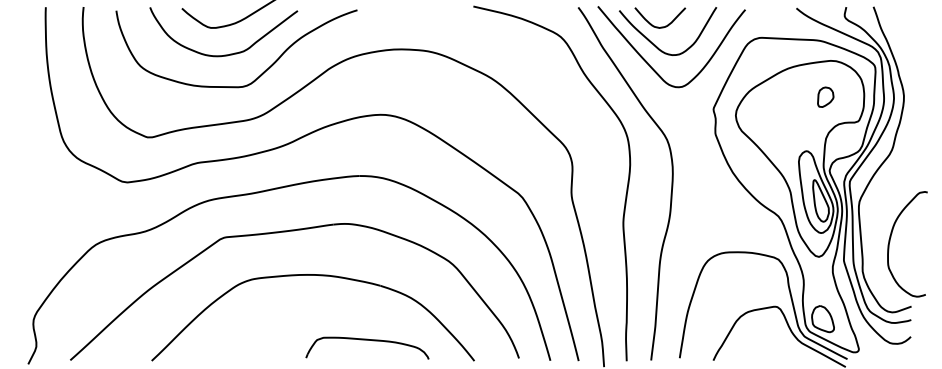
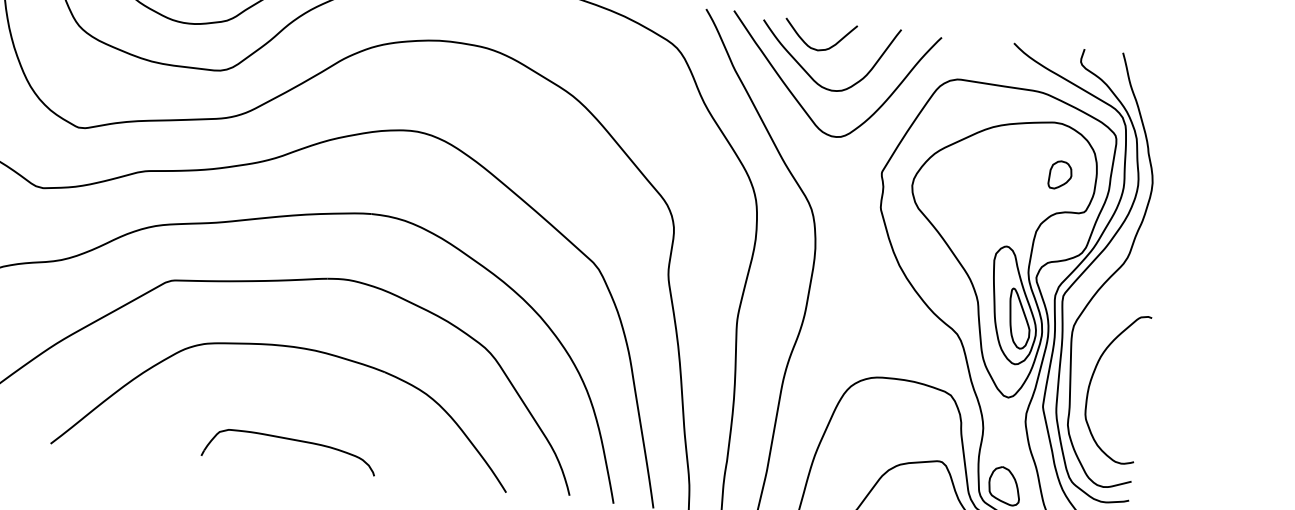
part: (825, 96) -> (1060, 174), moved
curve: (890, 242) -> (1092, 383), moved
part: (367, 340) -> (290, 440), moved

